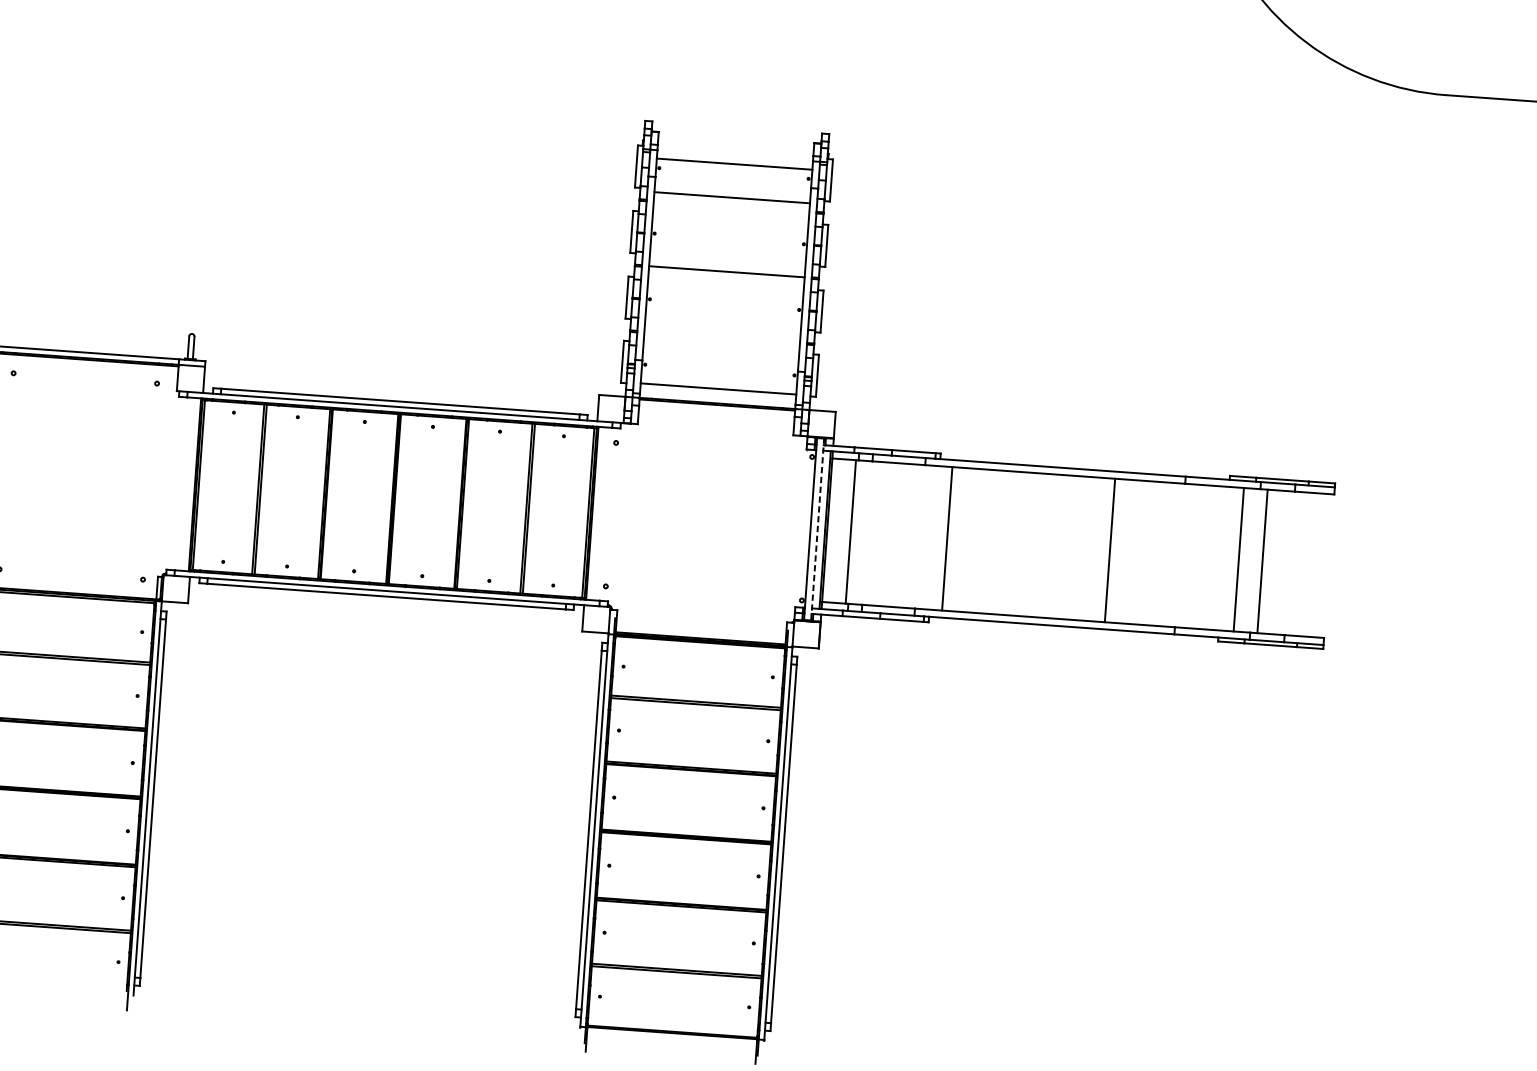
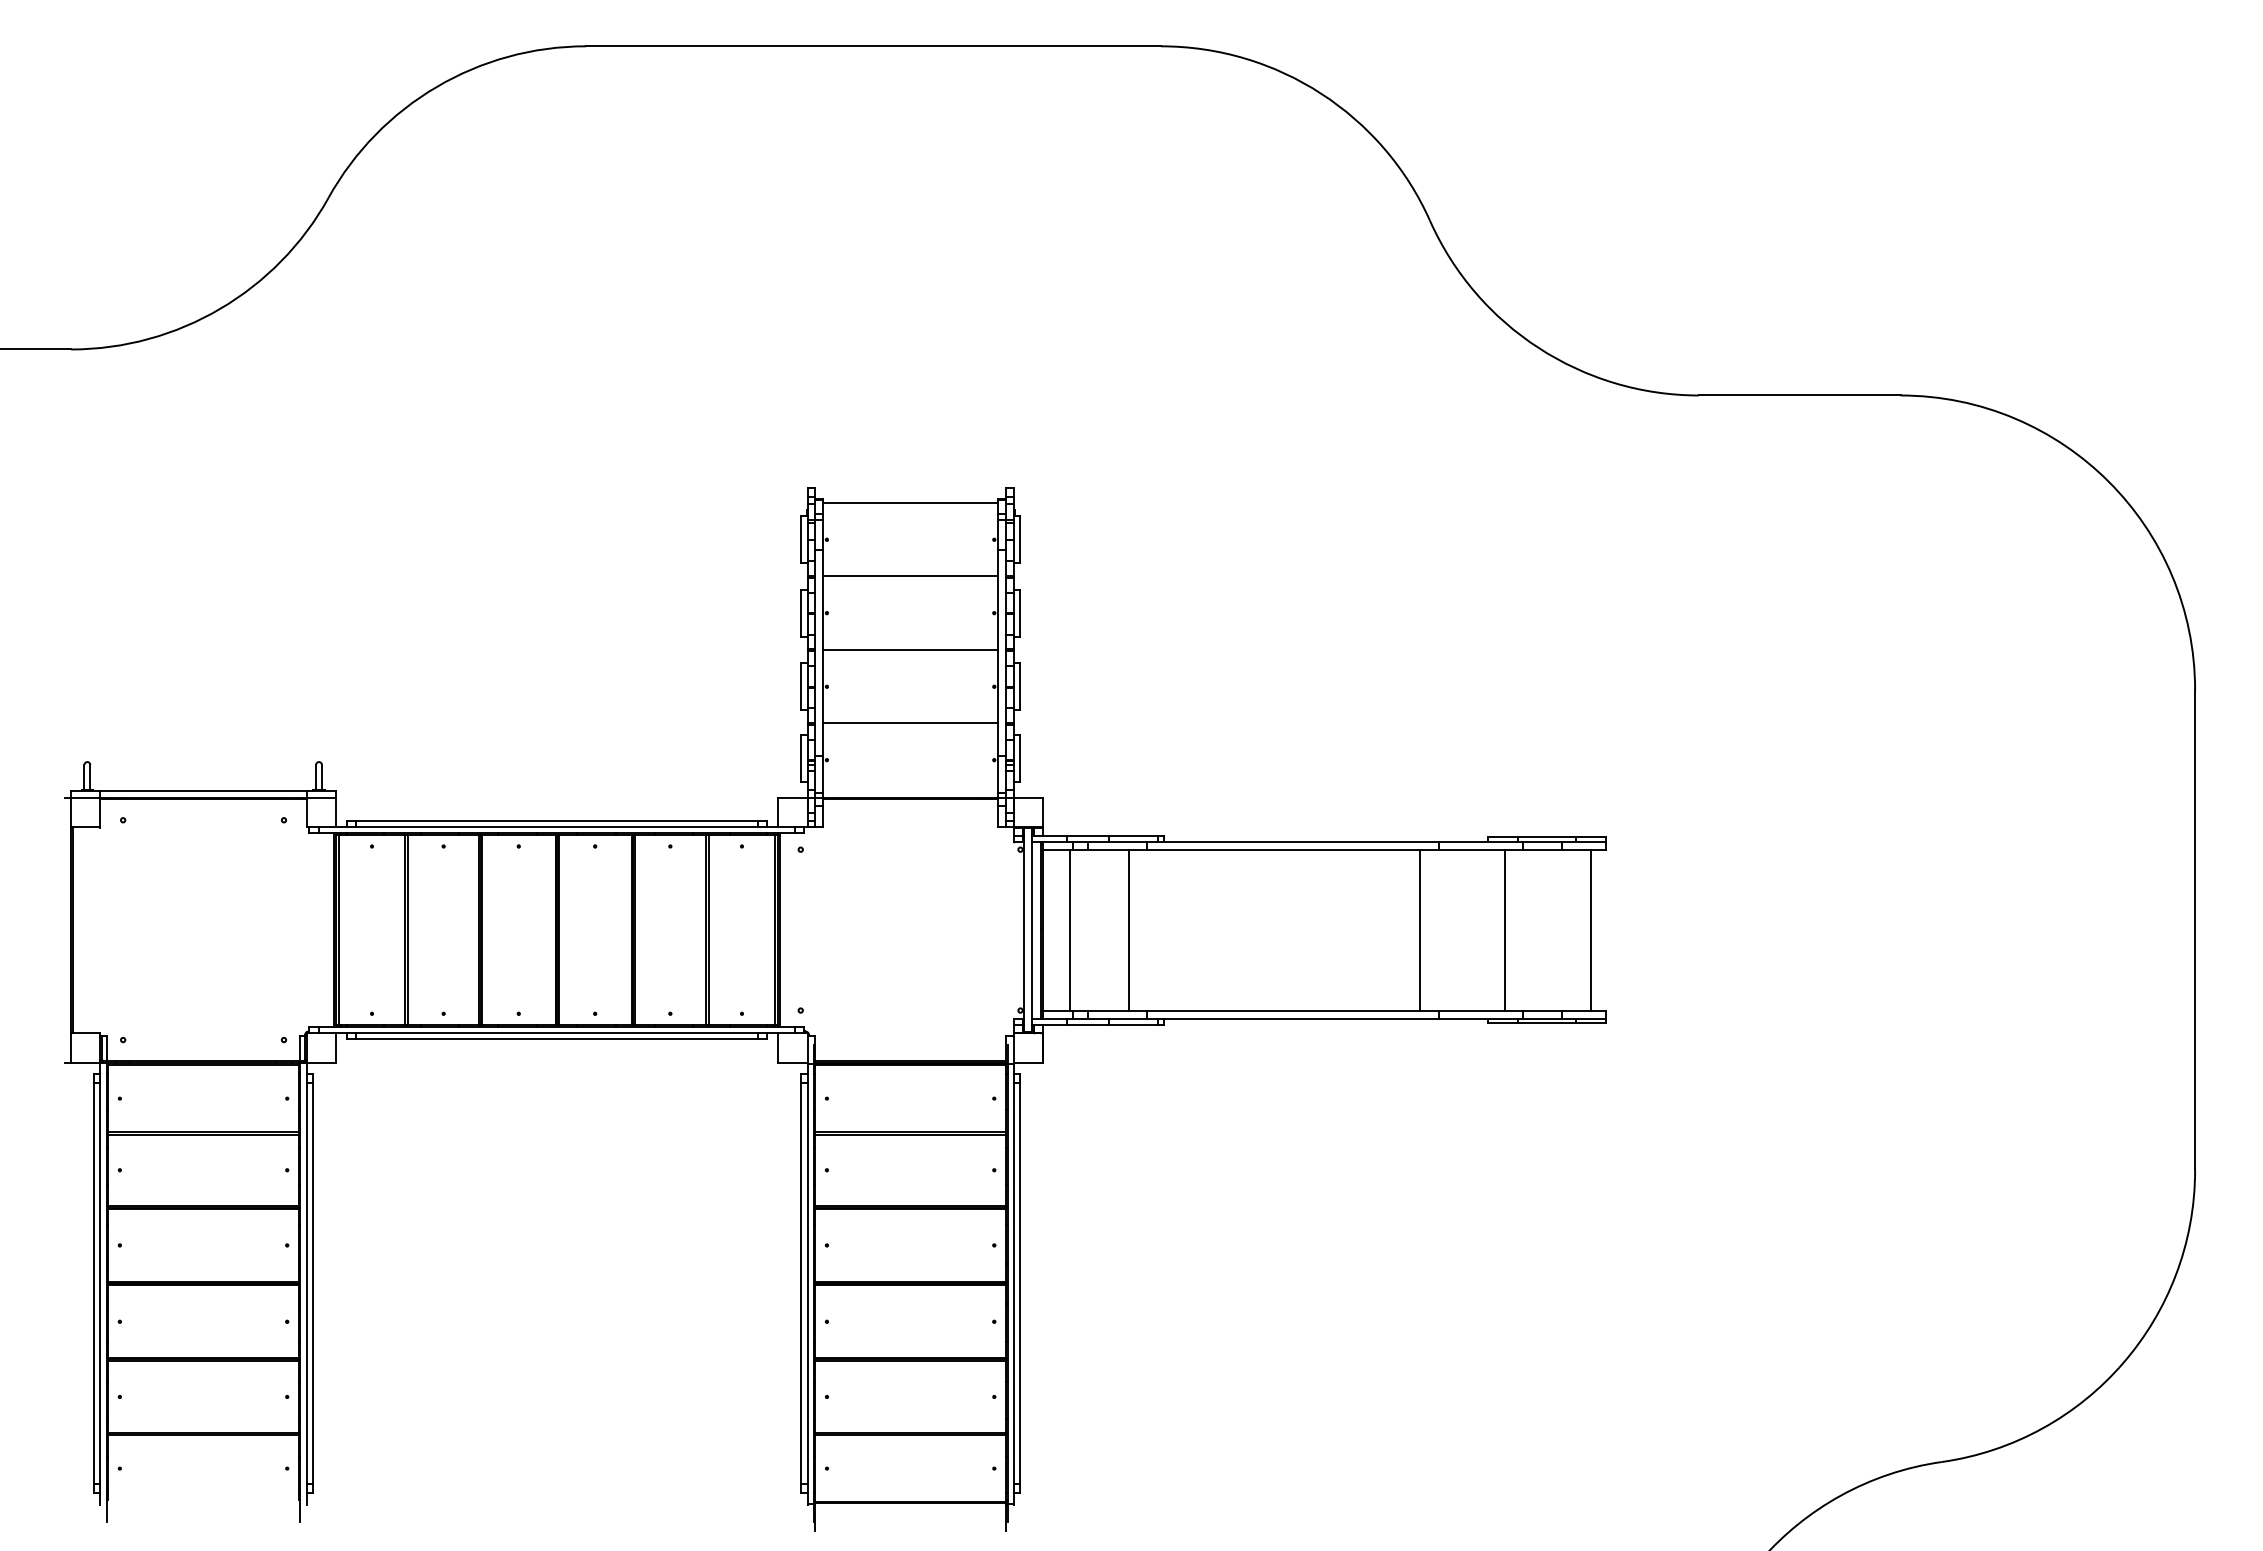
line: (734, 164) -> (910, 576), moved
line: (732, 197) -> (910, 502), moved
line: (718, 389) -> (910, 723), moved
line: (817, 529) -> (1032, 930), dashed -> solid
line: (947, 538) -> (1128, 929), moved
line: (1110, 549) -> (1420, 929), moved
line: (1262, 560) -> (1591, 929), moved

